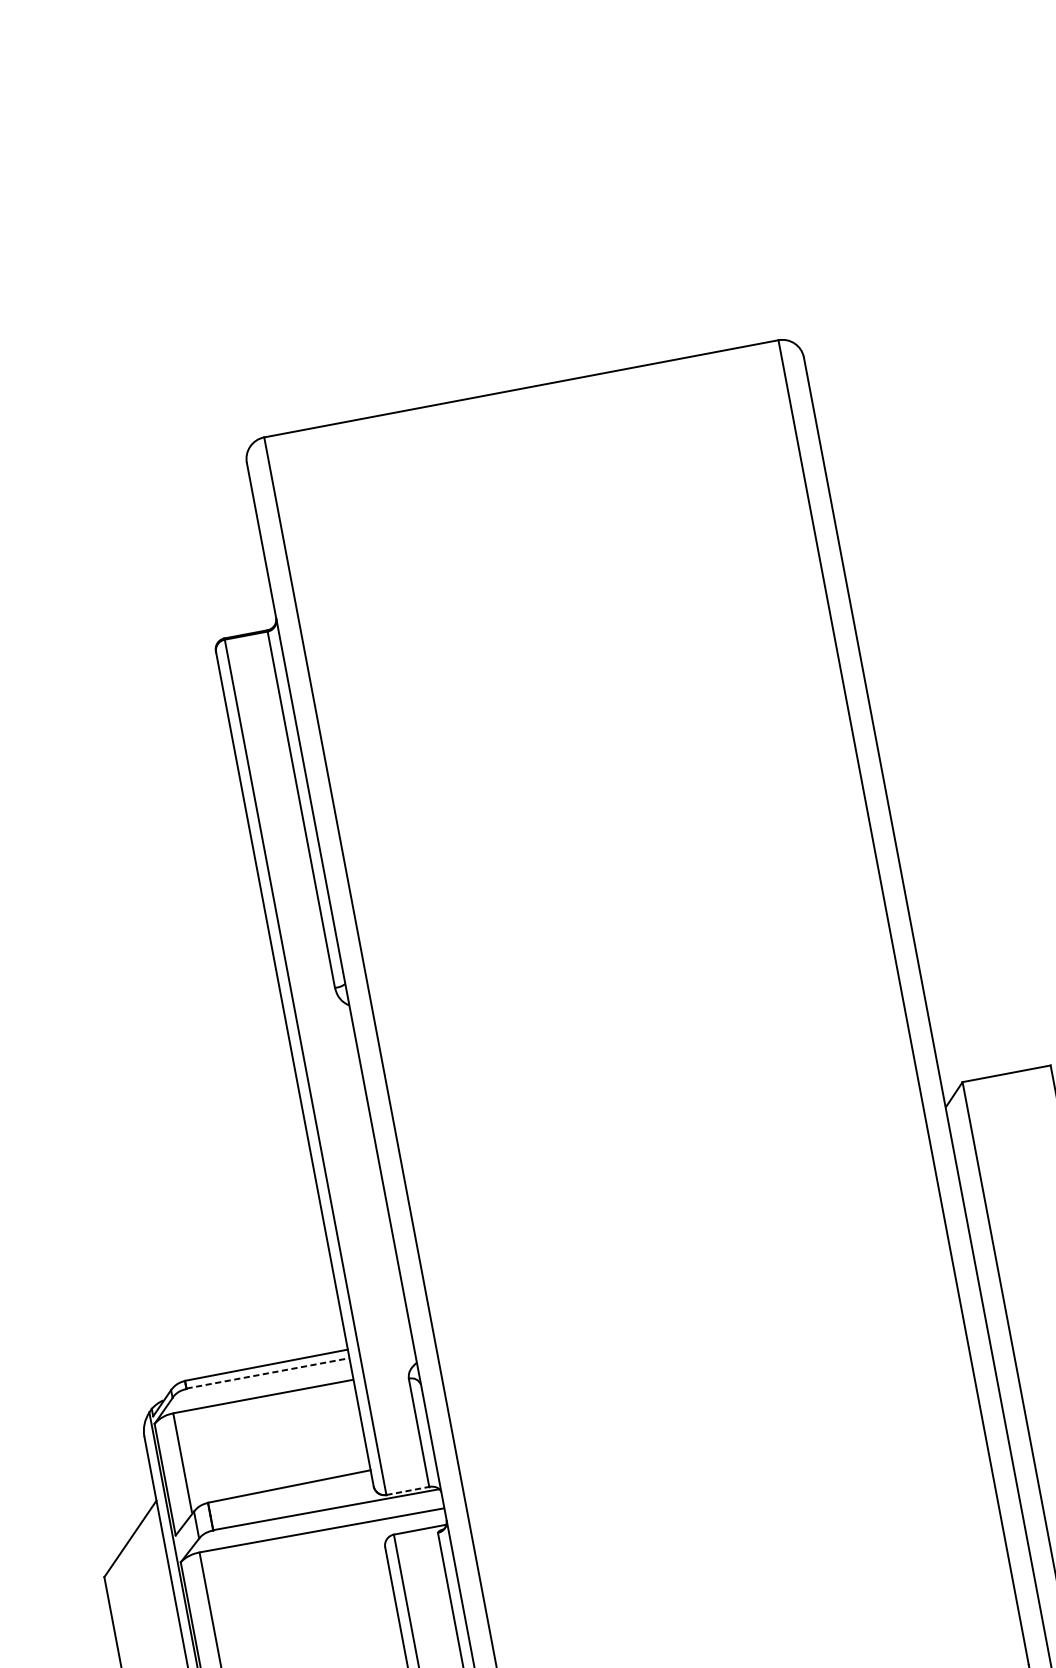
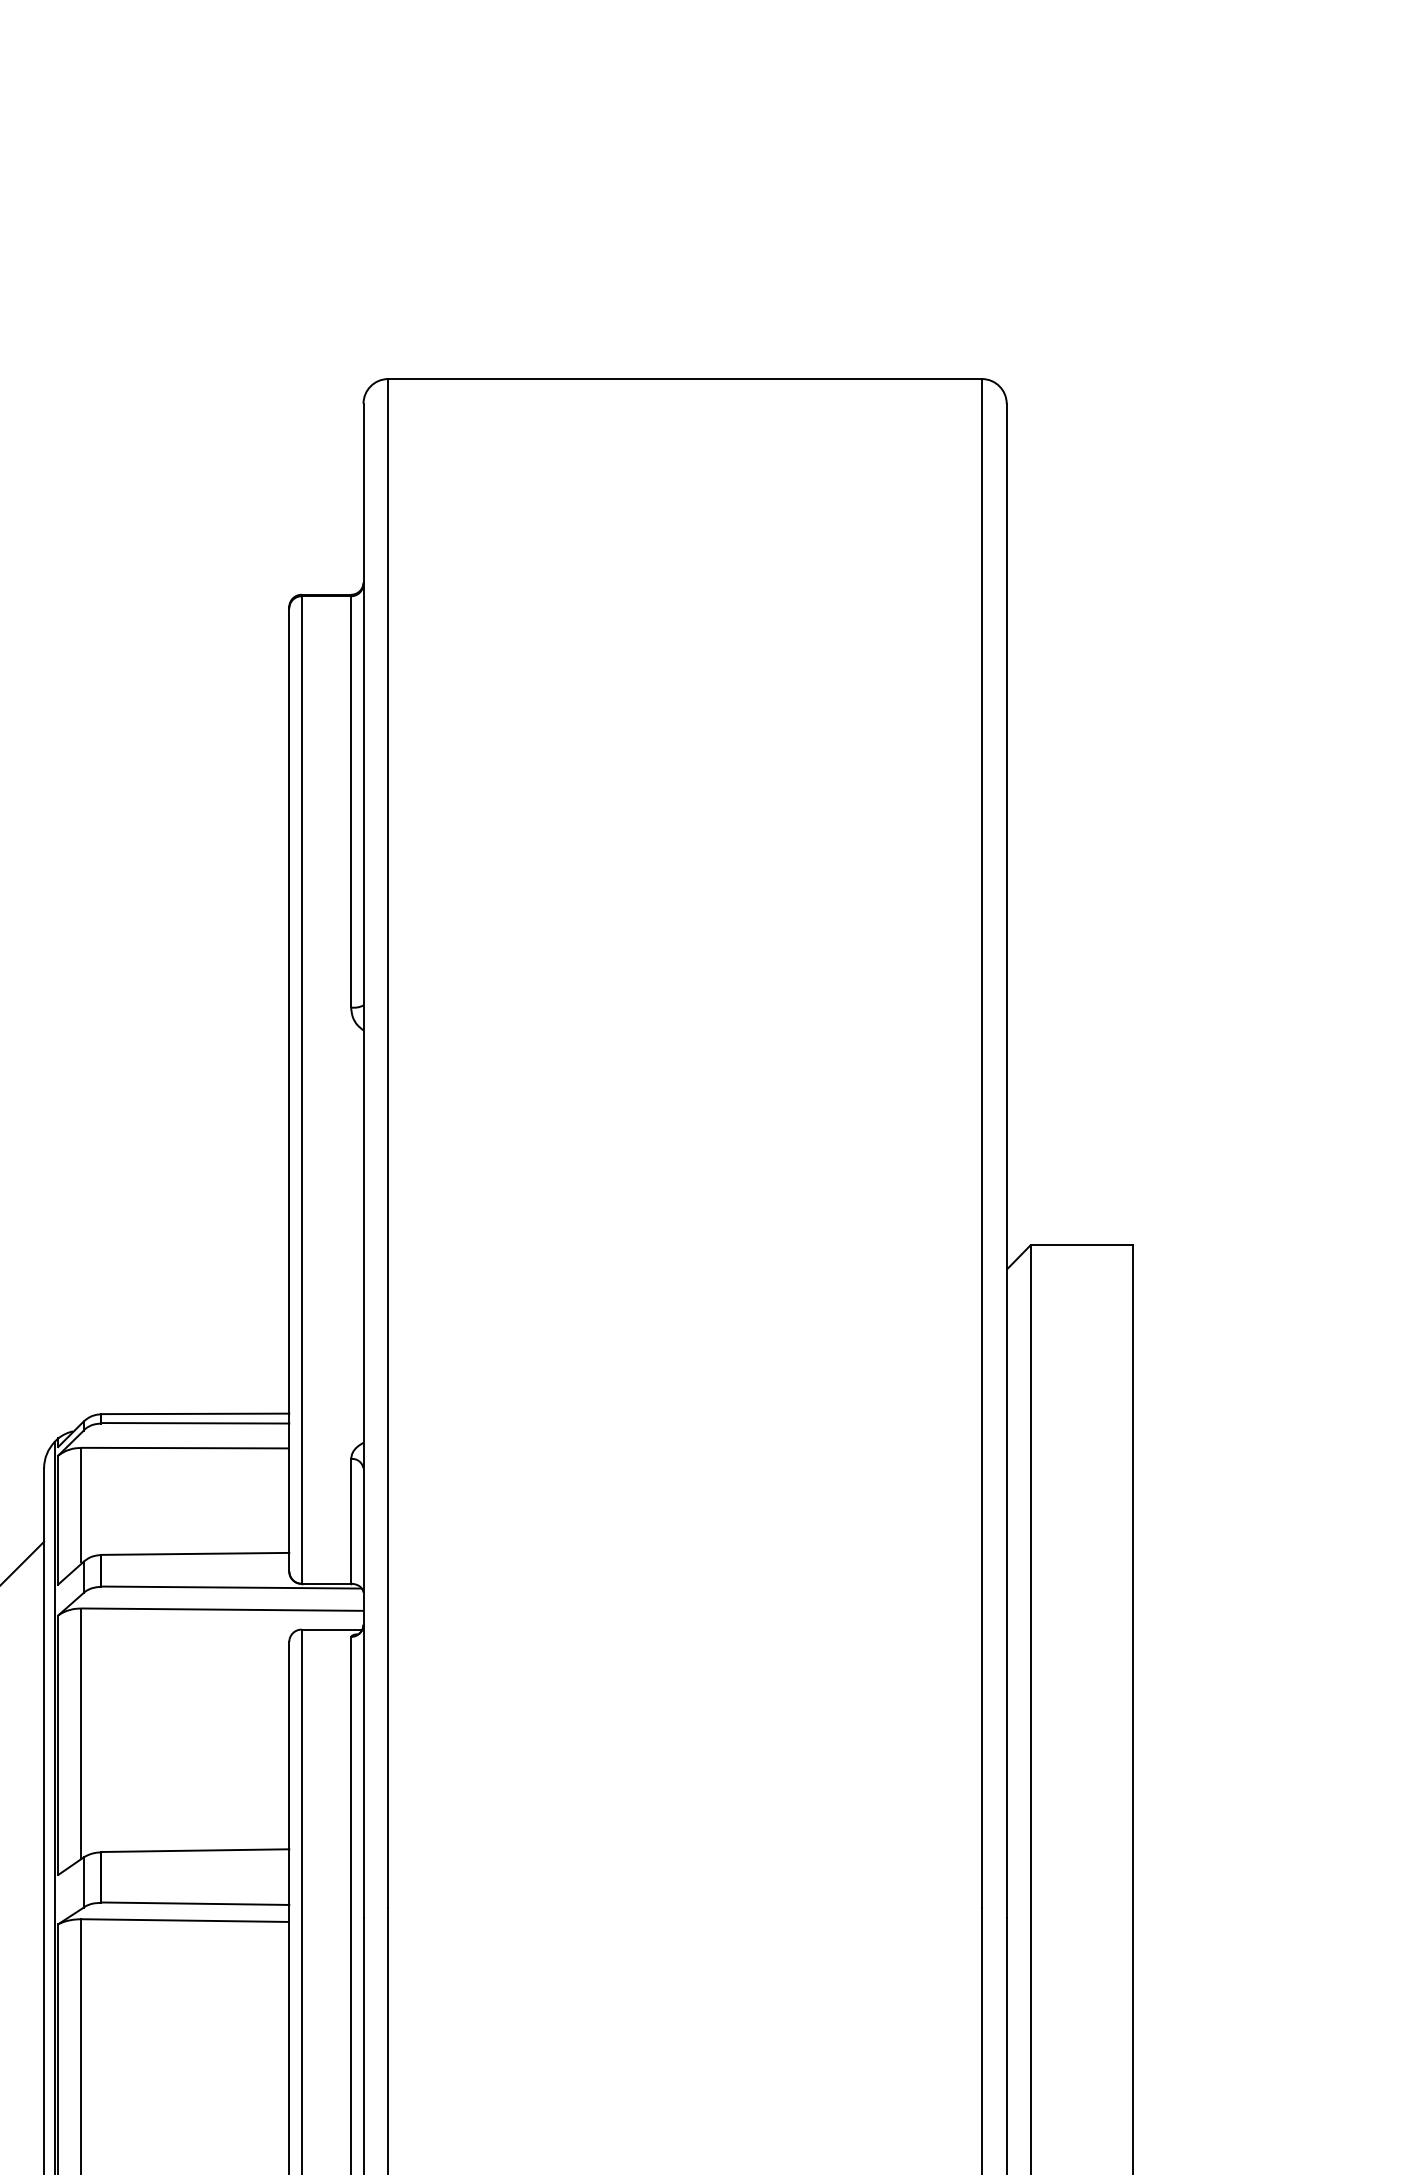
line: (268, 1373) -> (195, 1423), dashed -> solid
line: (407, 1490) -> (326, 1583), dashed -> solid

